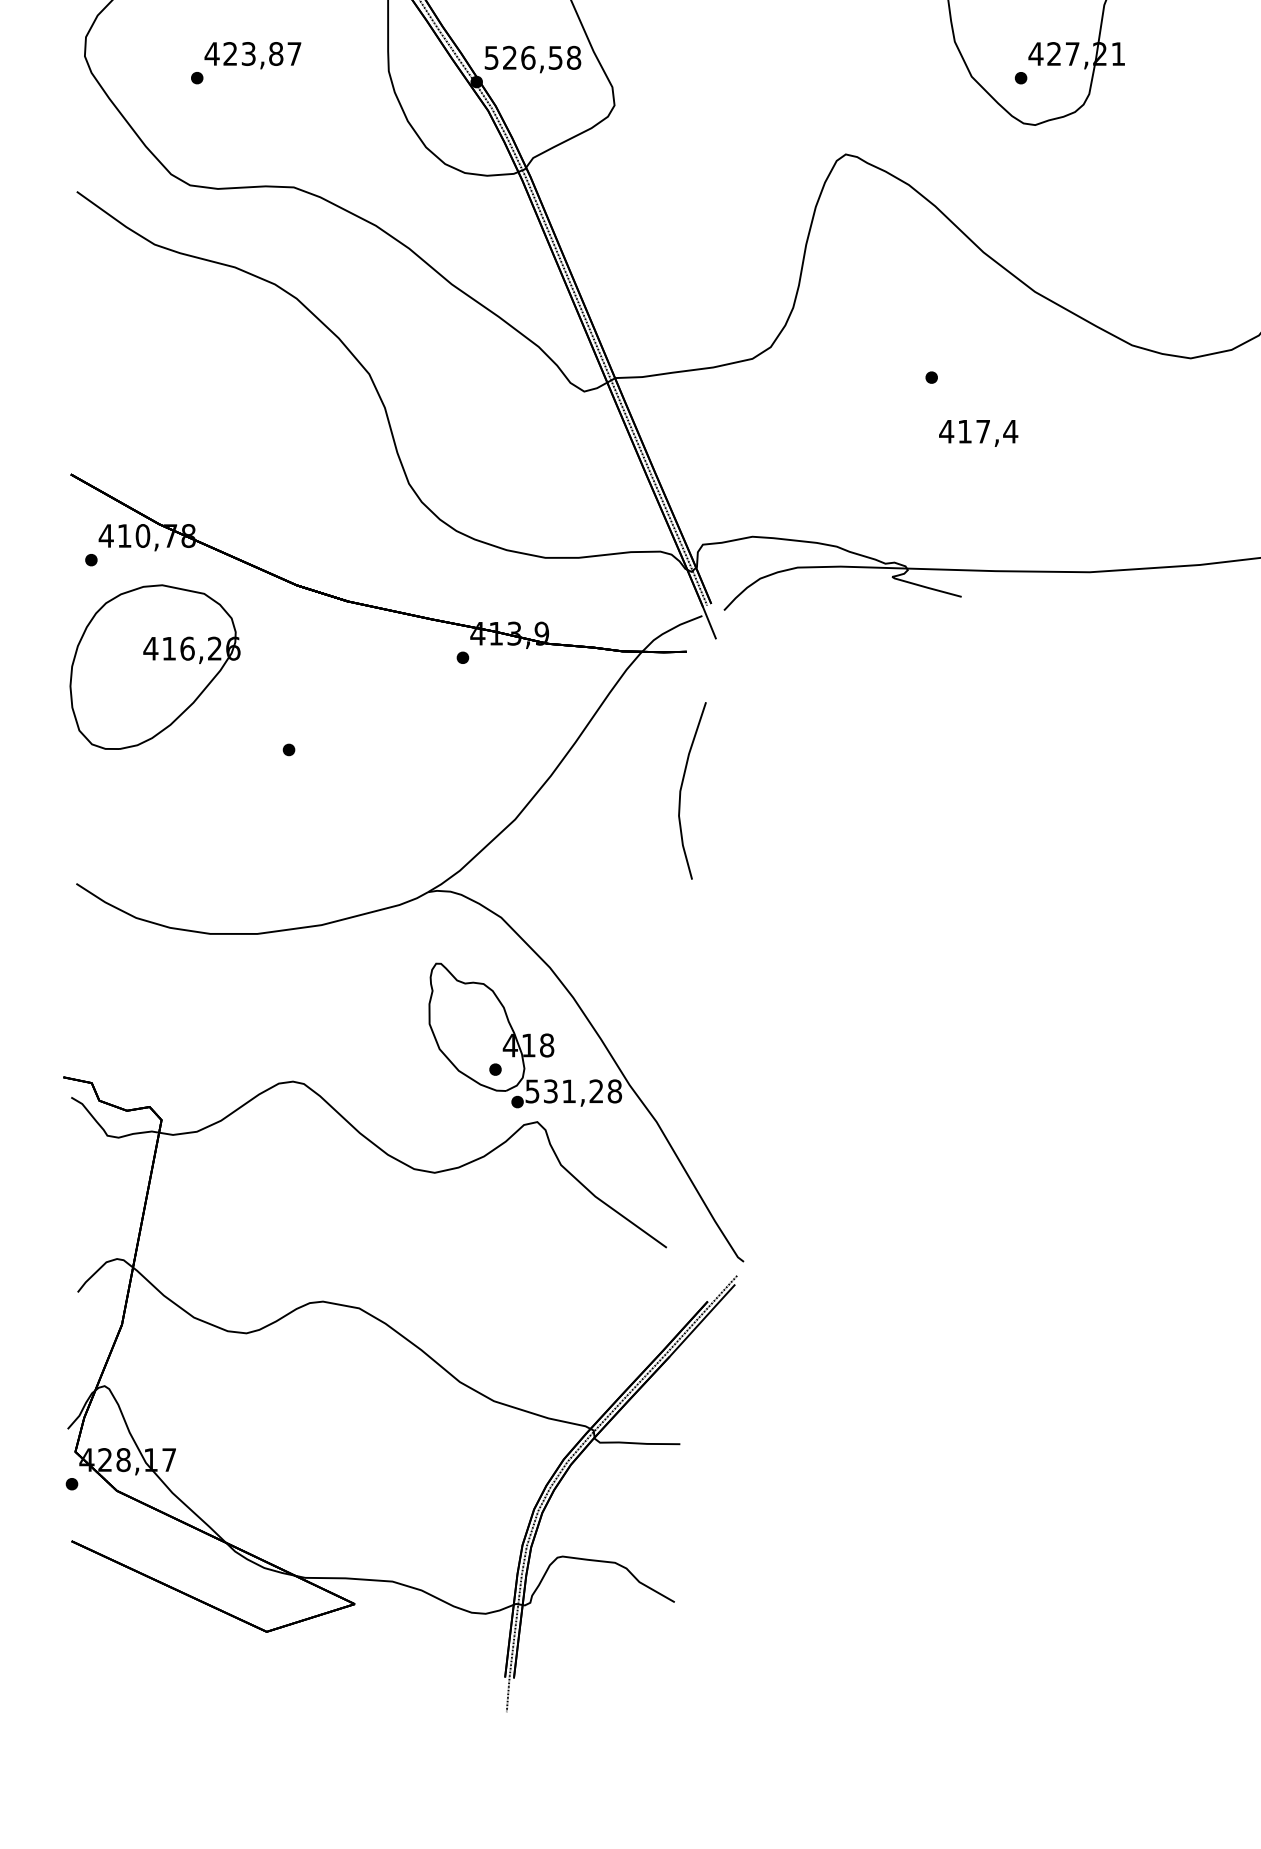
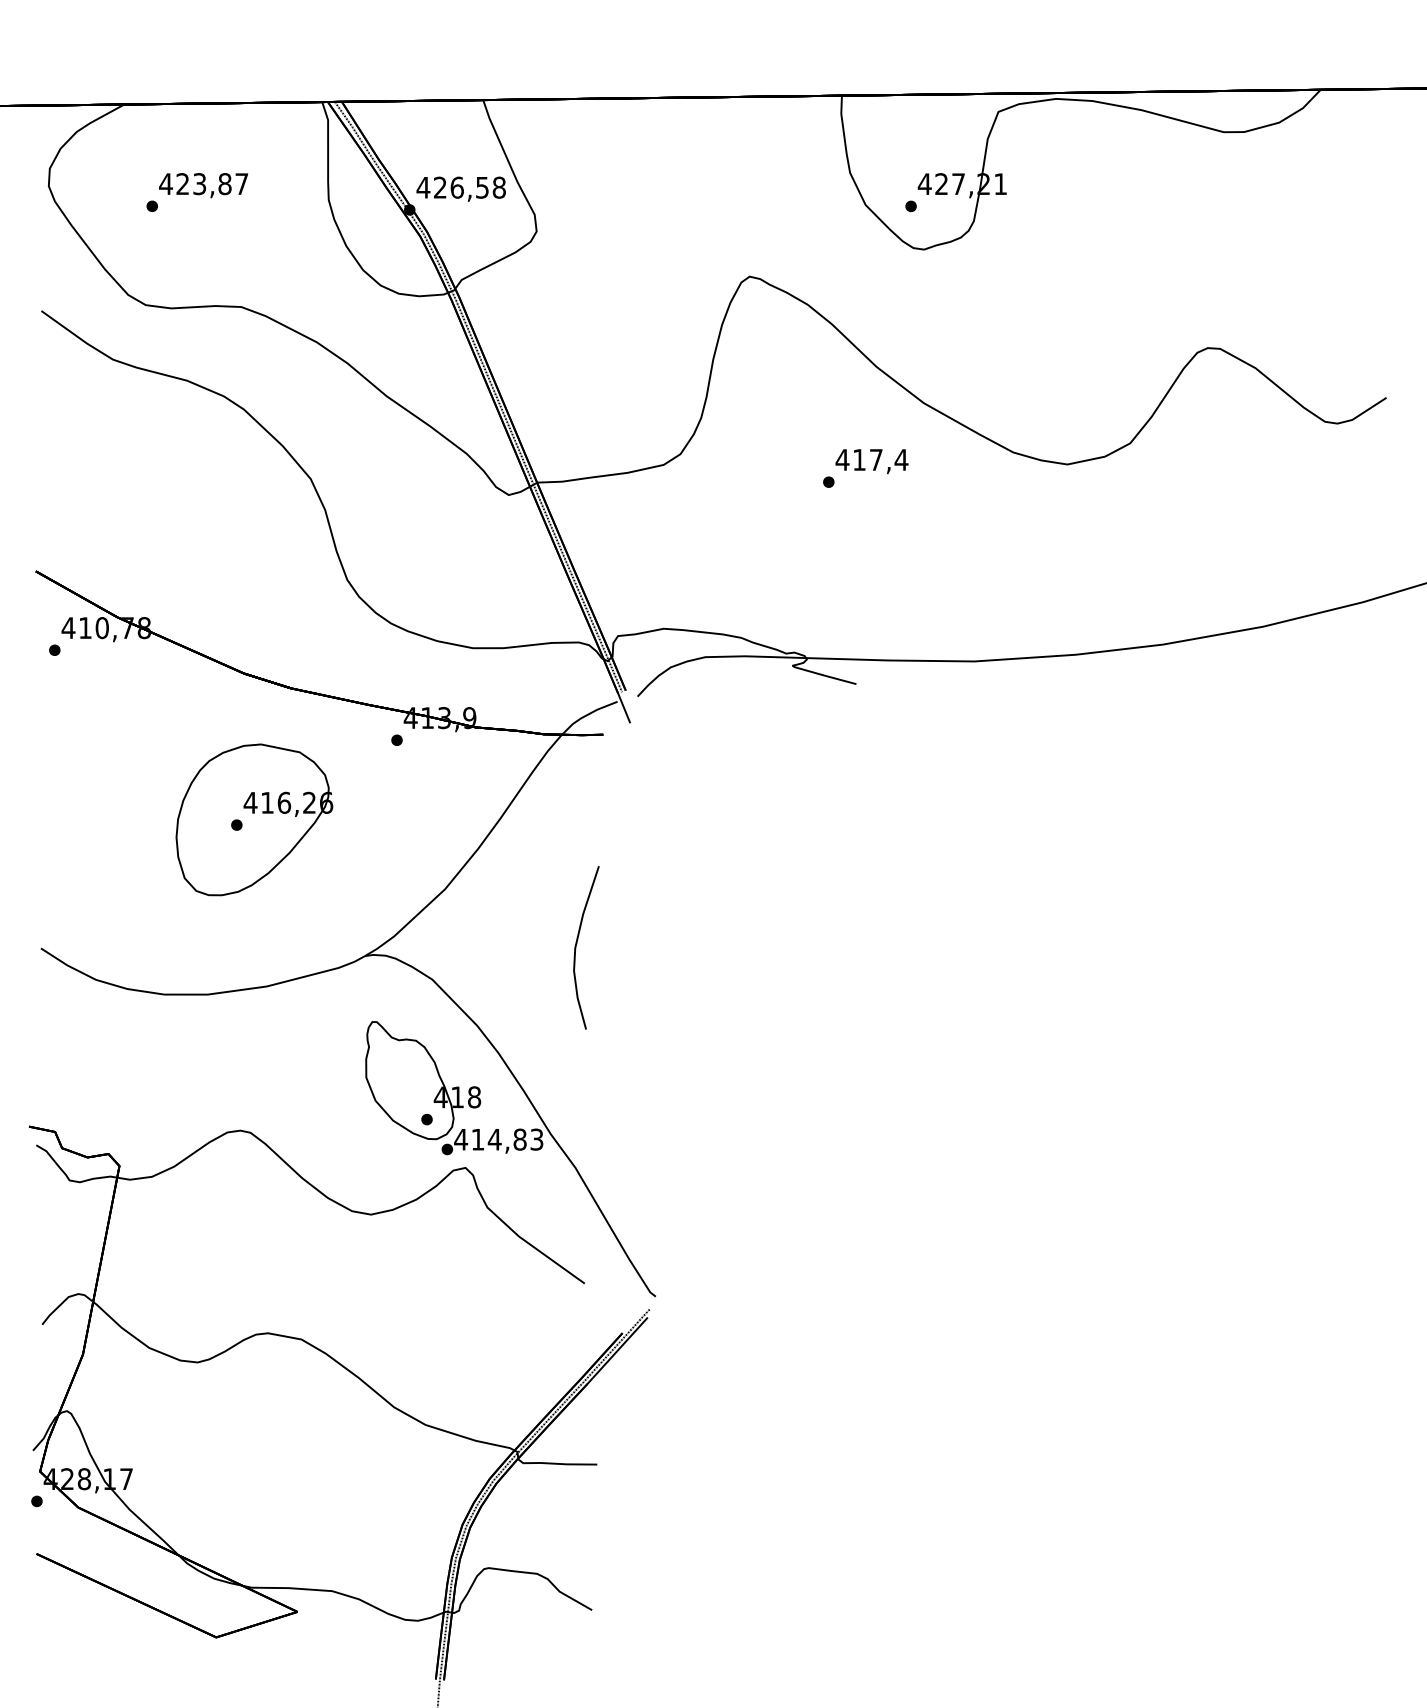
text: (491, 57) -> (423, 187), 526,58 -> 426,58
text: (978, 433) -> (871, 461), moved
part: (155, 666) -> (254, 819), moved
curve: (682, 786) -> (577, 943), moved
text: (573, 1091) -> (498, 1139), 531,28 -> 414,83

